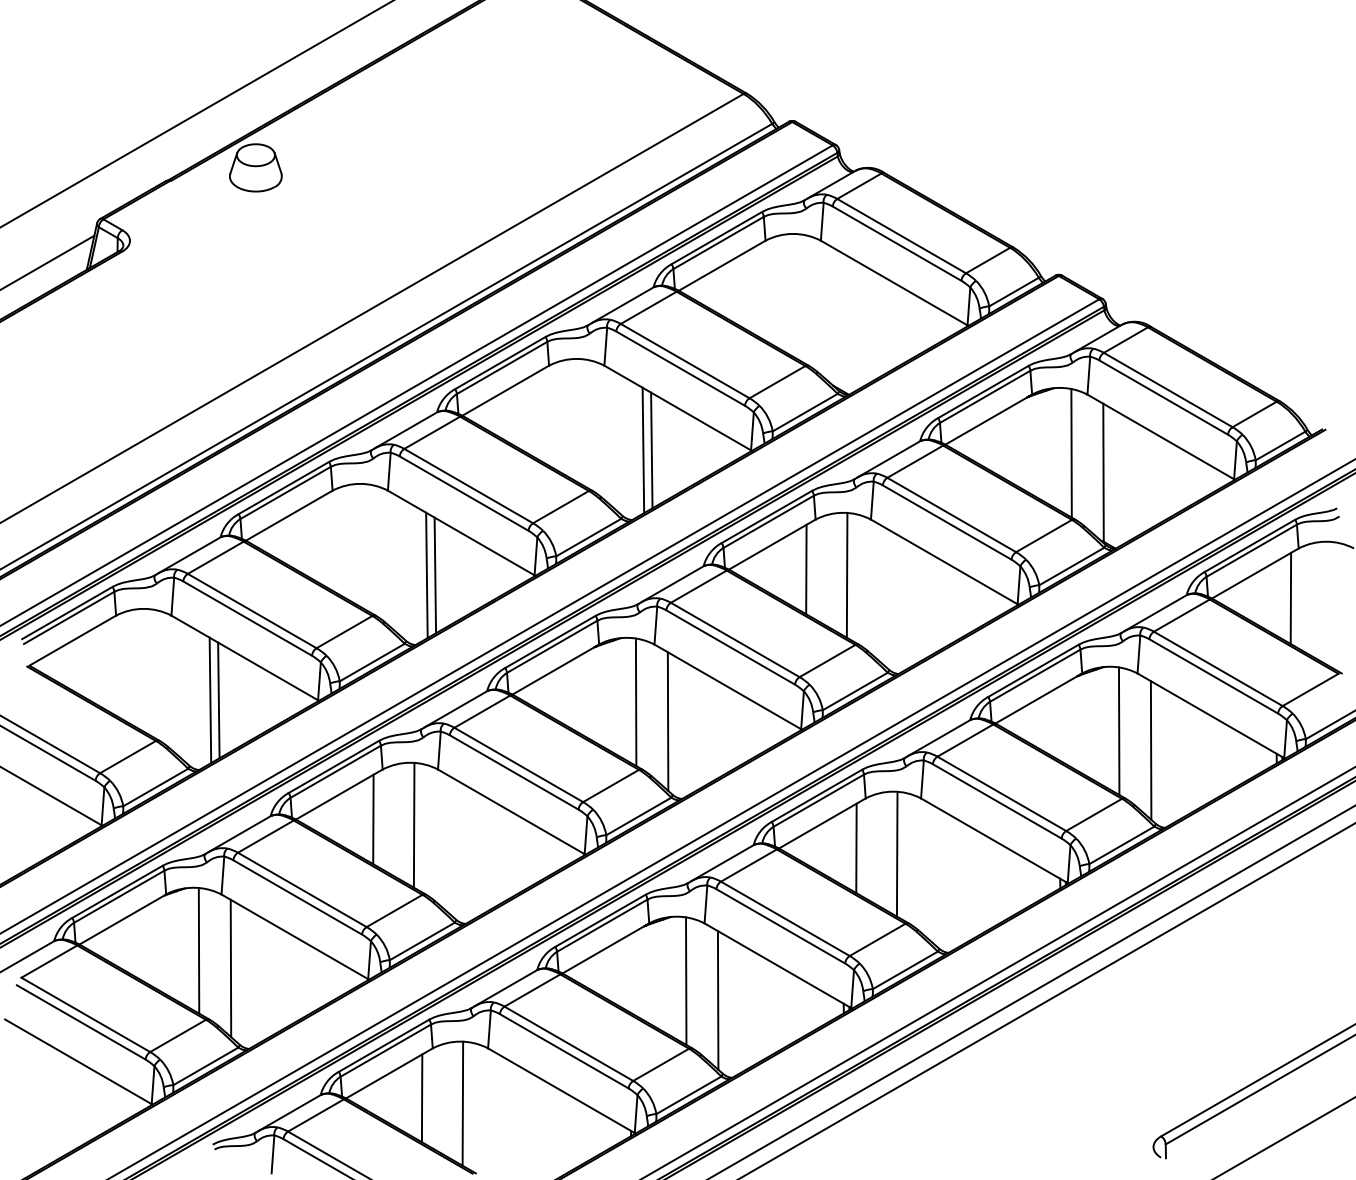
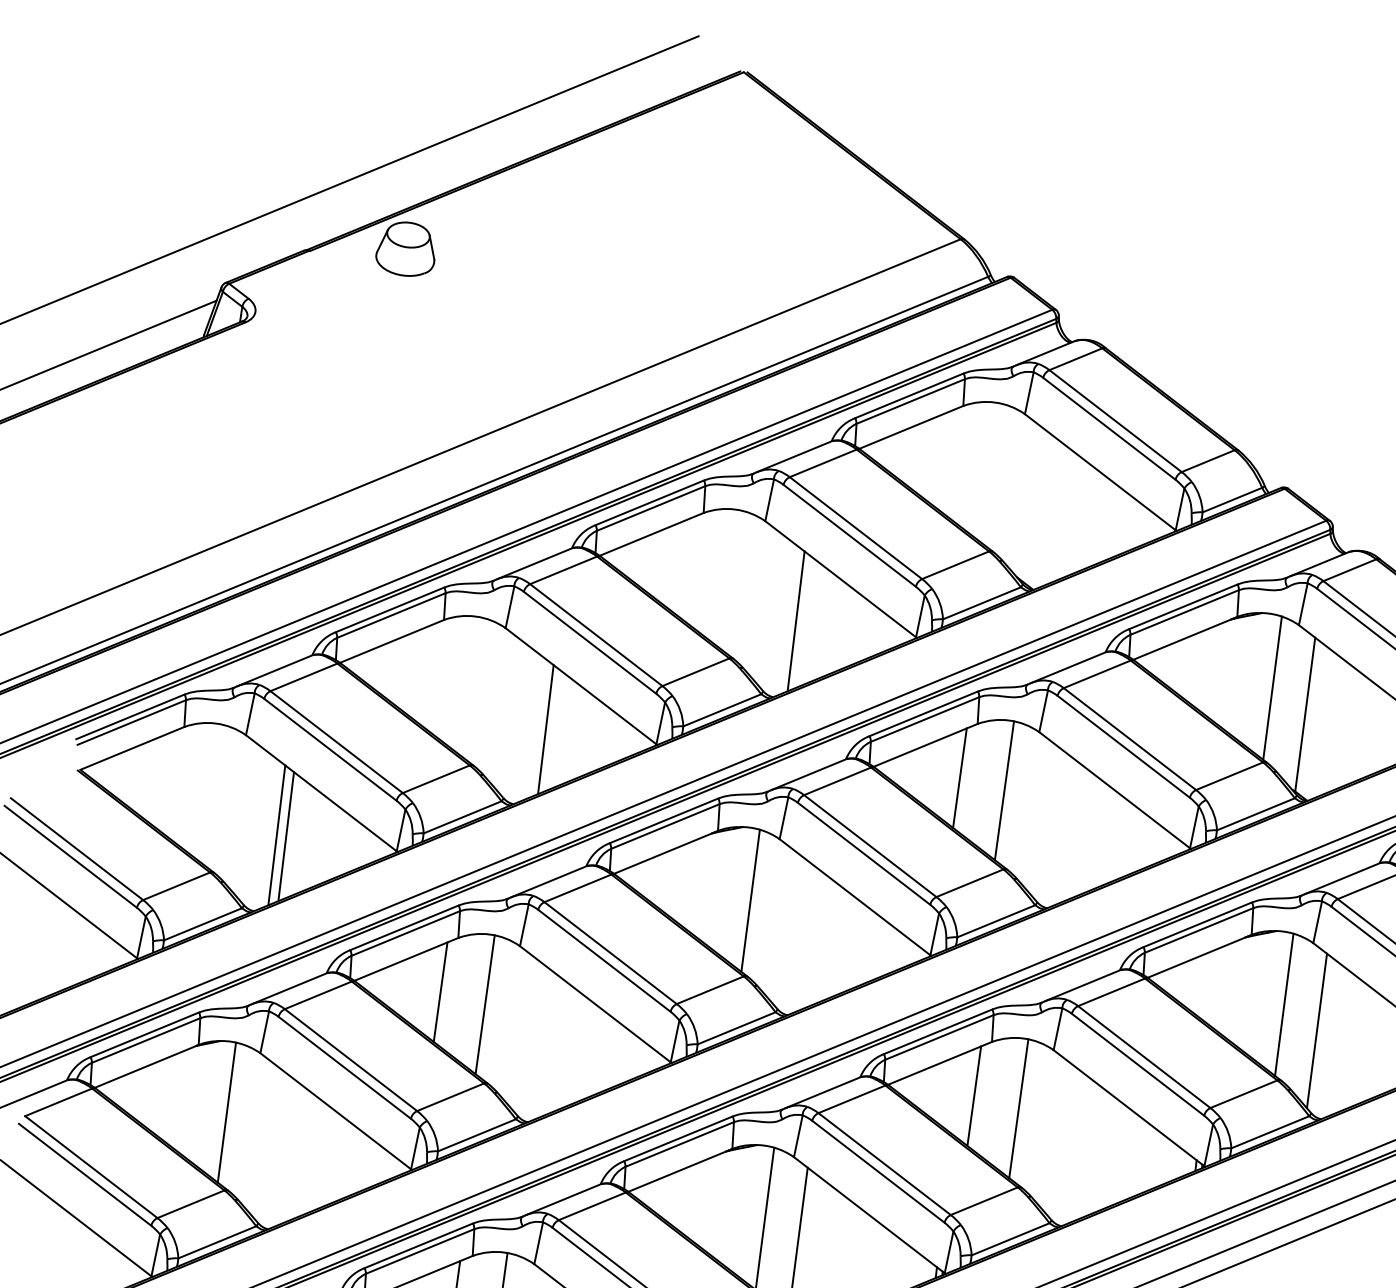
line: (651, 450) -> (805, 622), removed
line: (426, 575) -> (536, 728), removed
line: (667, 721) -> (782, 926), removed
line: (230, 968) -> (259, 1136), removed

